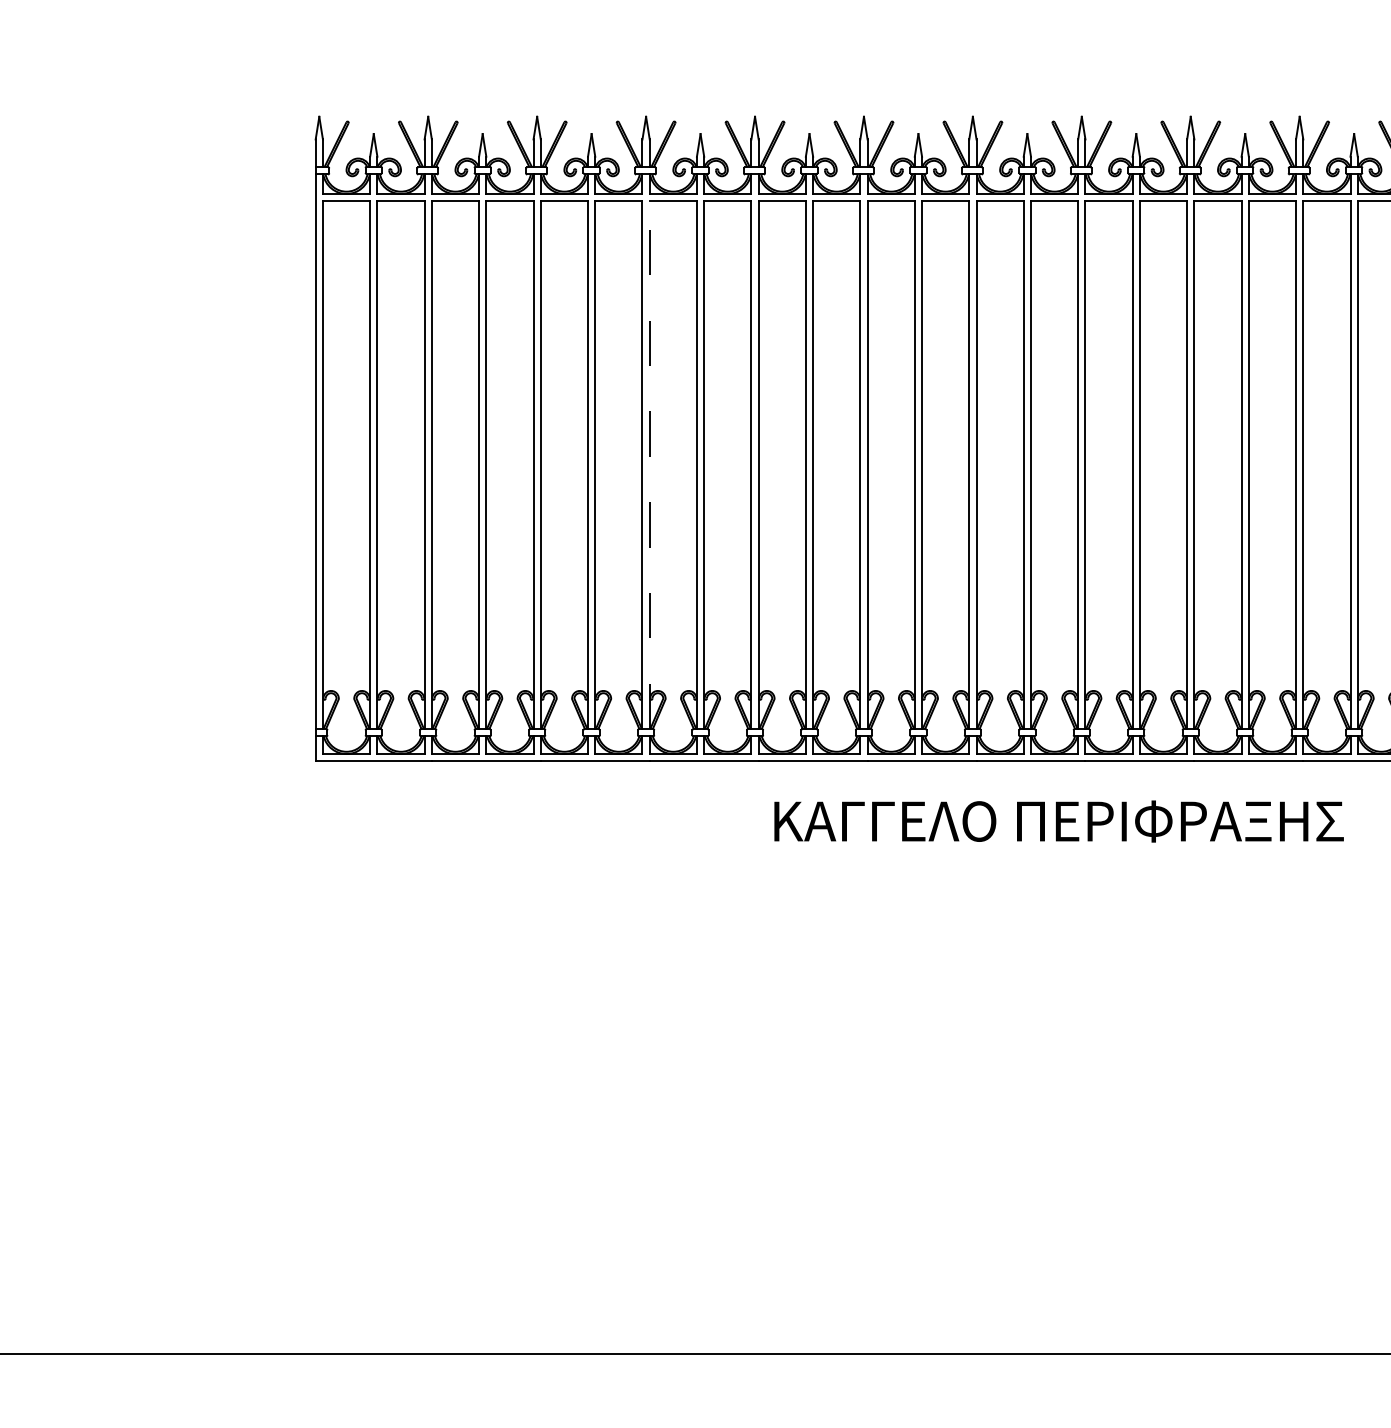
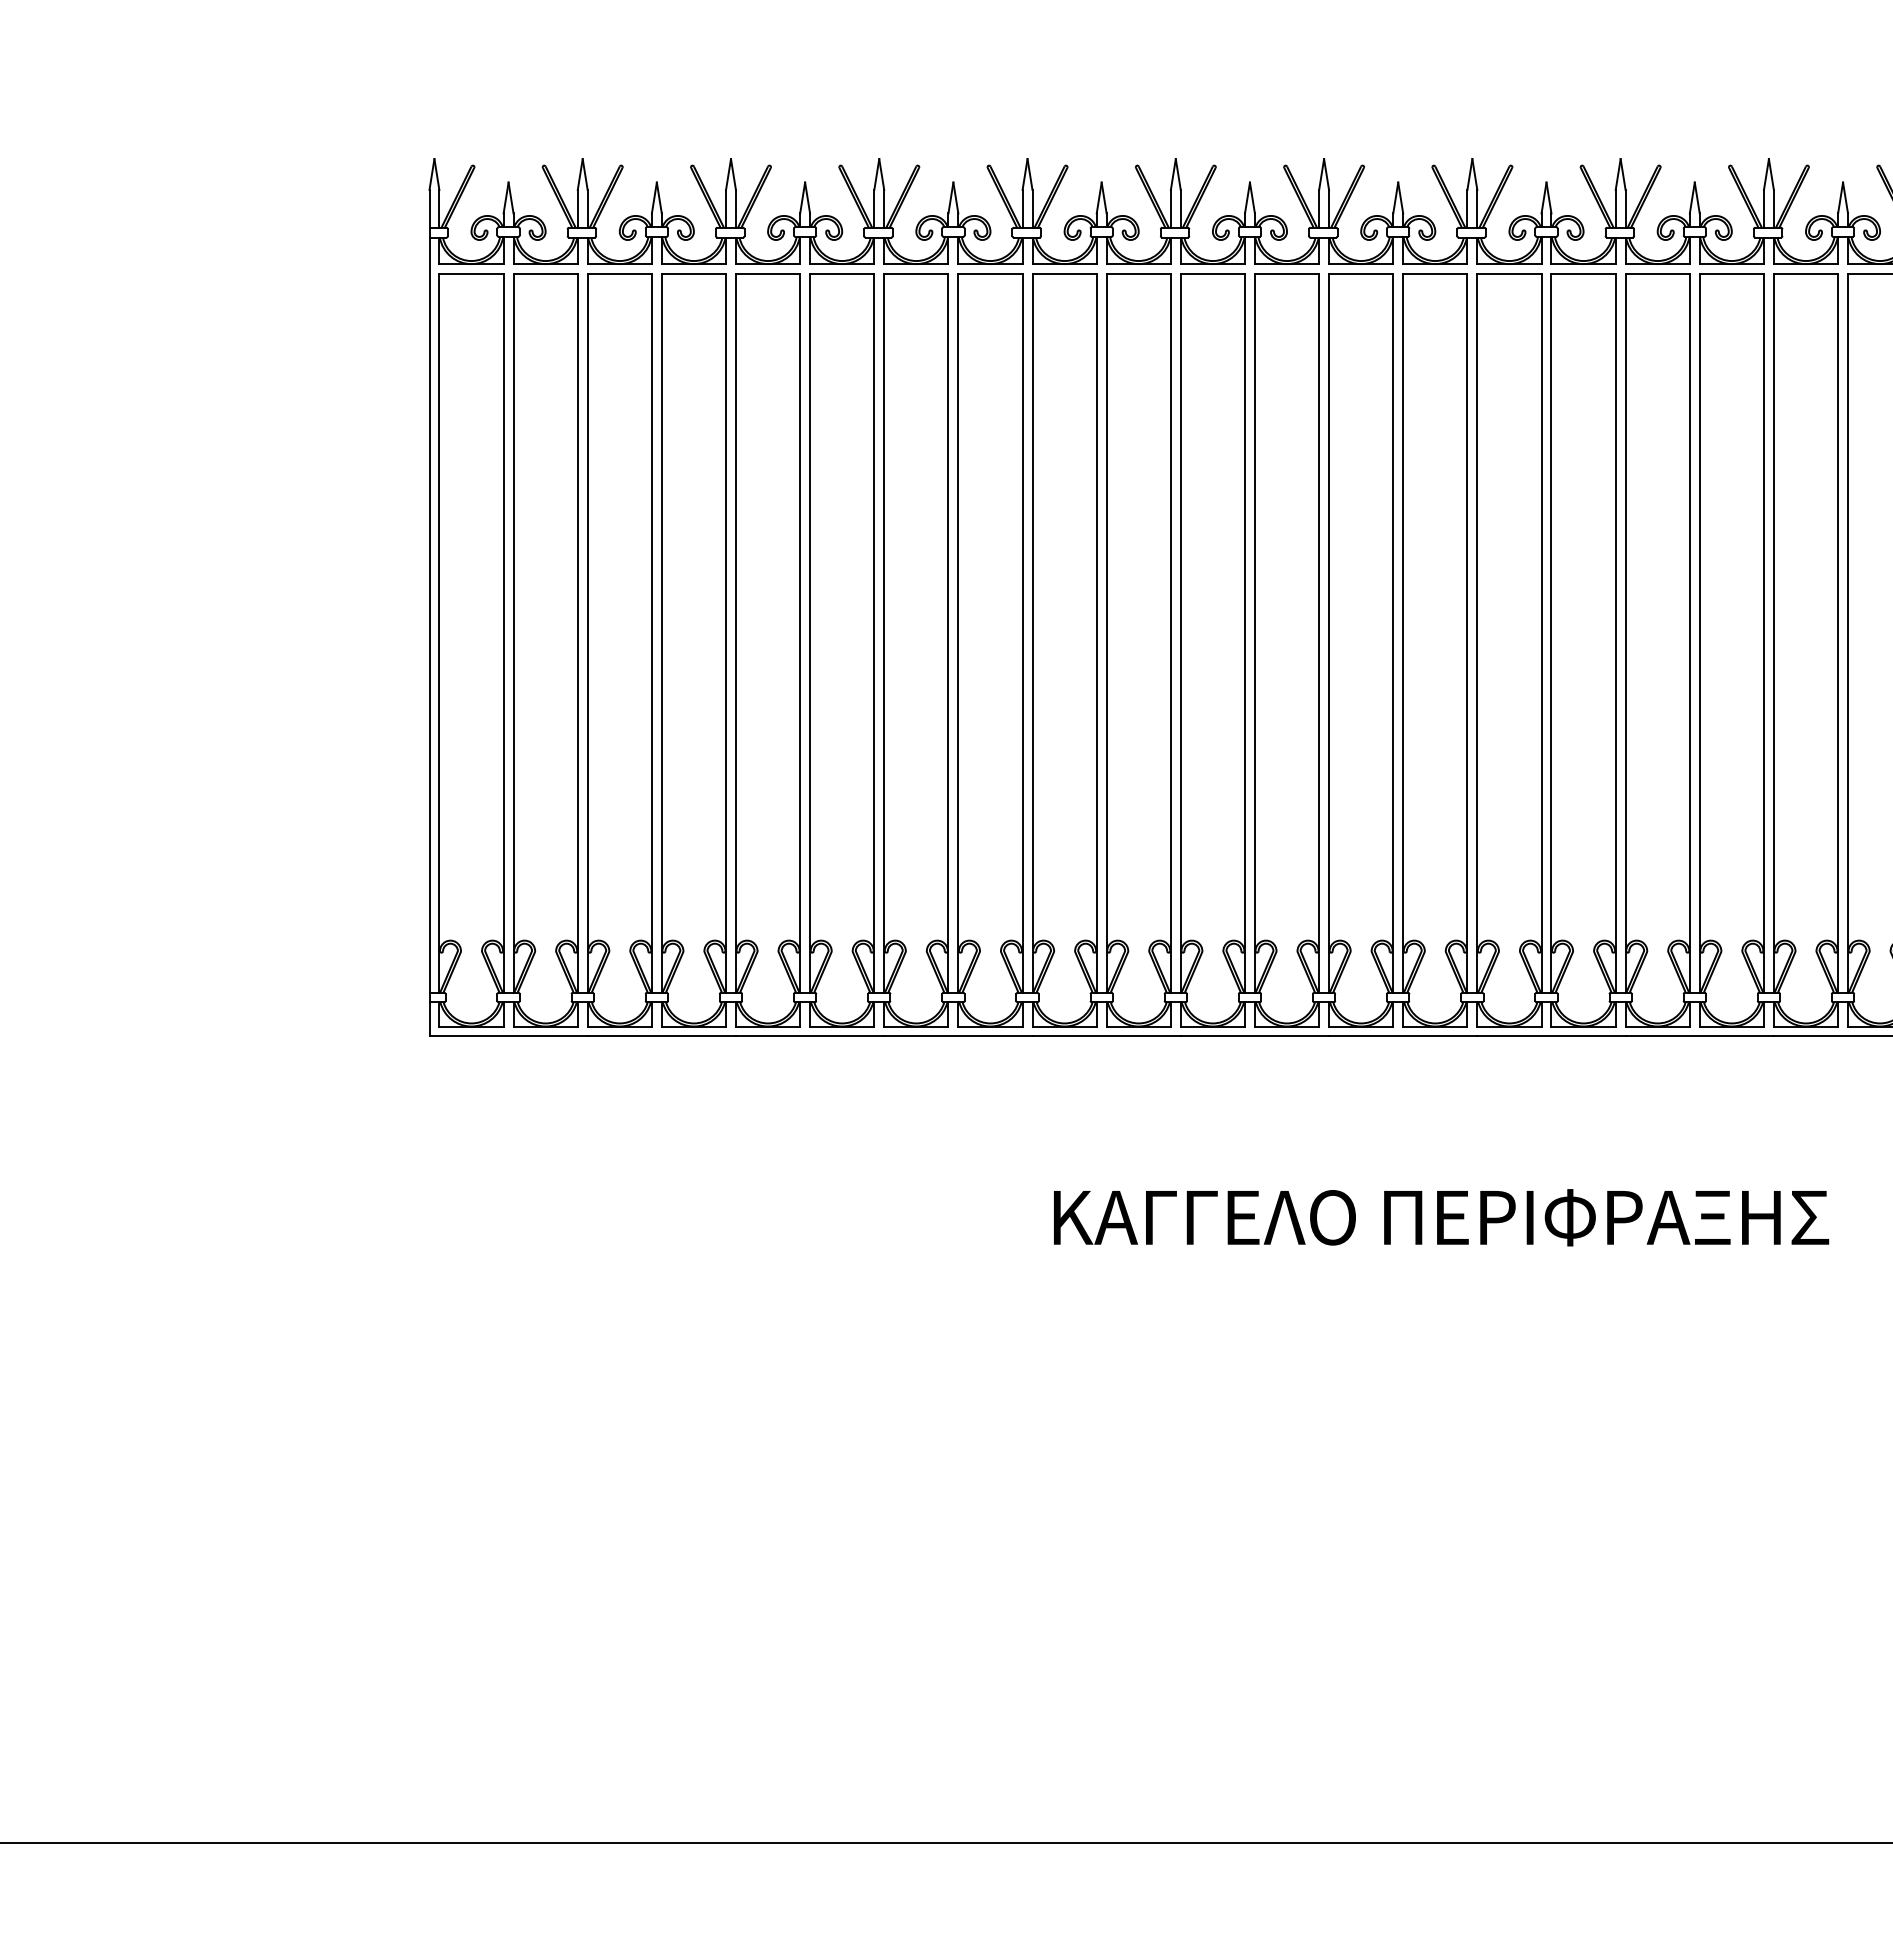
line: (649, 465) -> (883, 633), dashed -> solid
text: (1058, 821) -> (1440, 1217), moved

